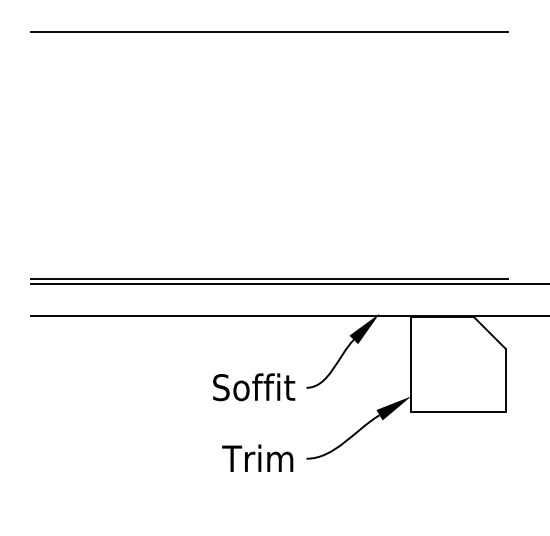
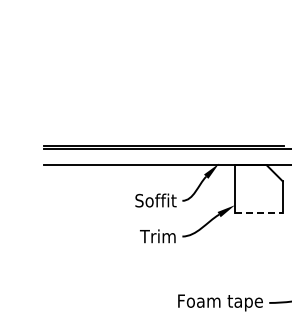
line: (269, 31) -> (163, 21), removed
line: (457, 412) -> (258, 213), solid -> dashed

